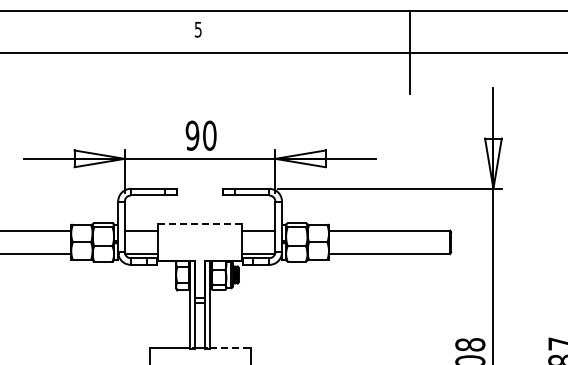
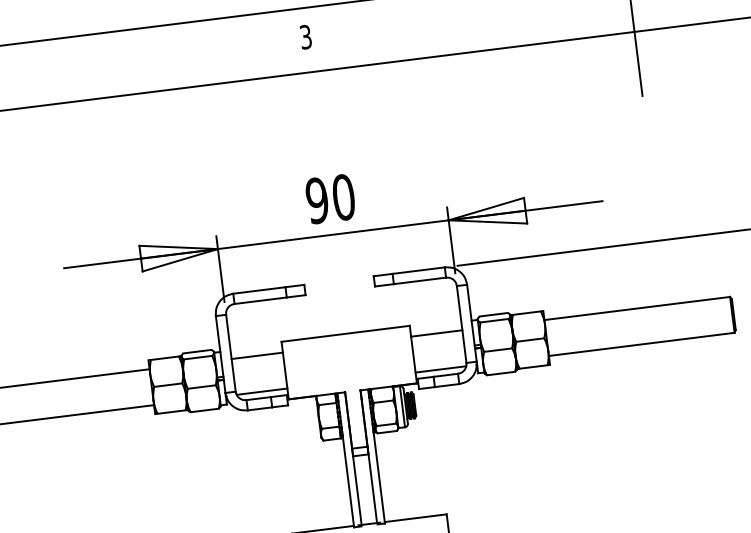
text: (198, 28) -> (305, 35), 5 -> 3
line: (200, 223) -> (346, 333), dashed -> solid
line: (230, 347) -> (415, 517), dashed -> solid

